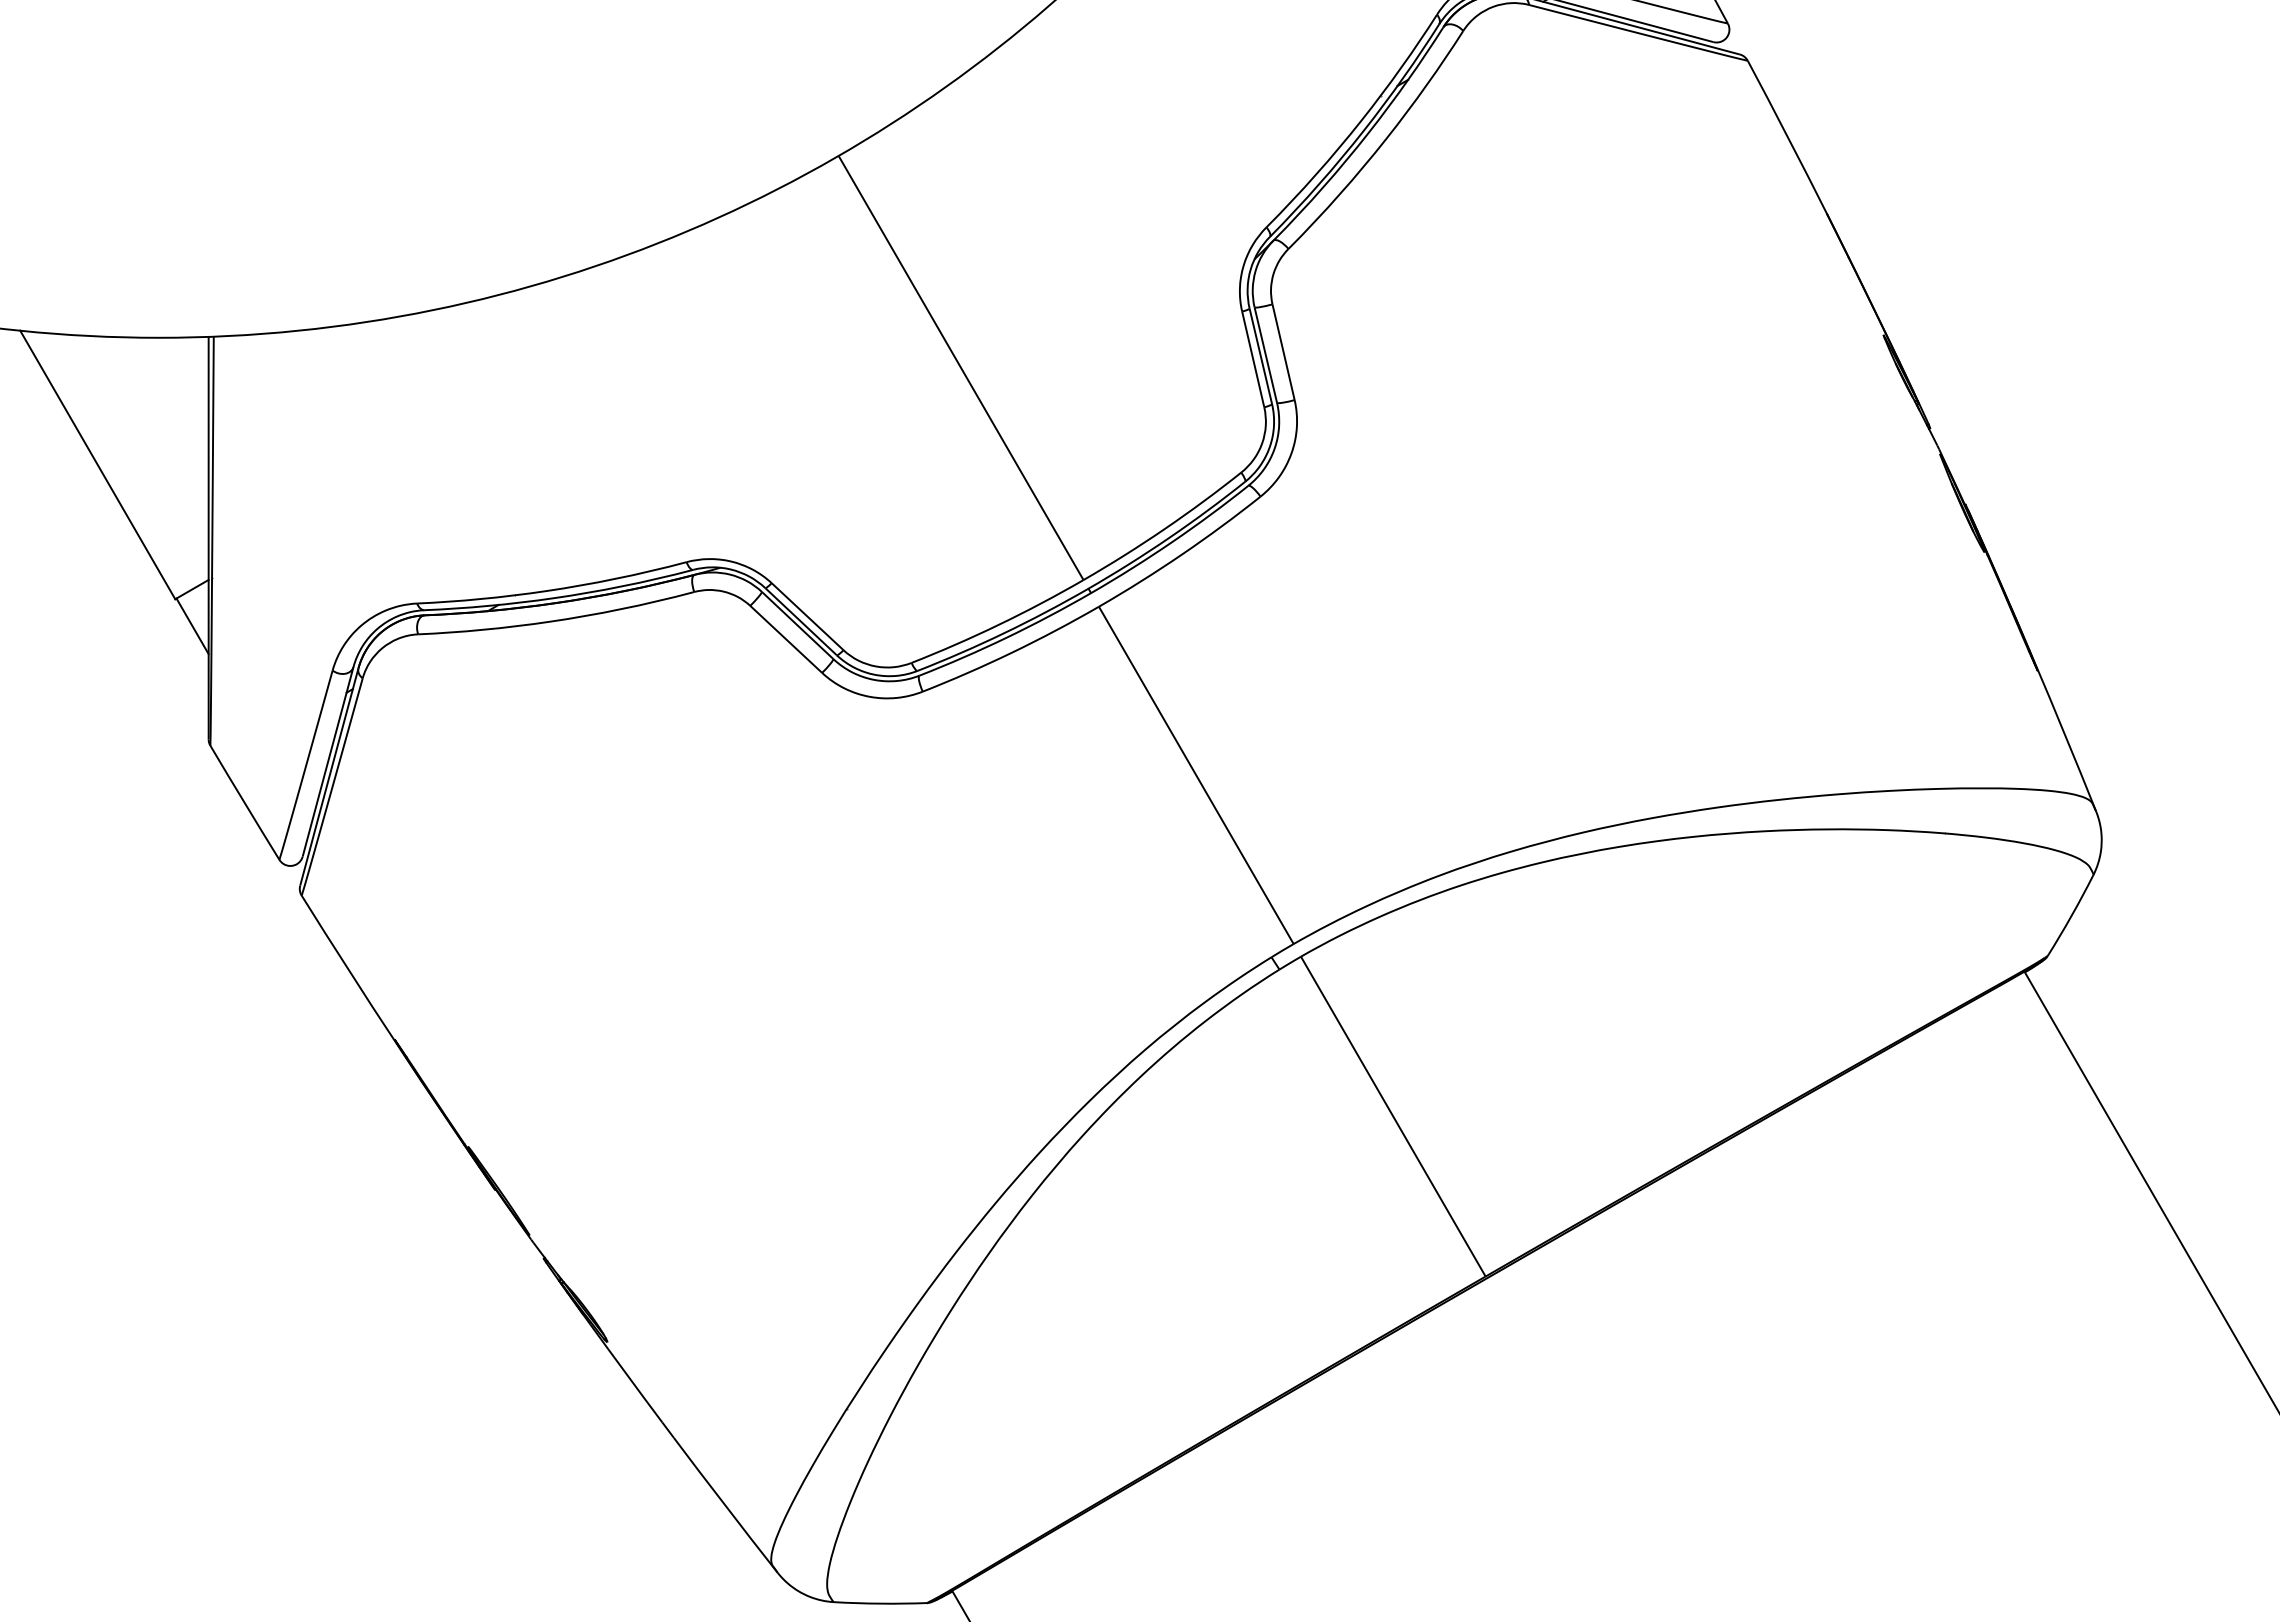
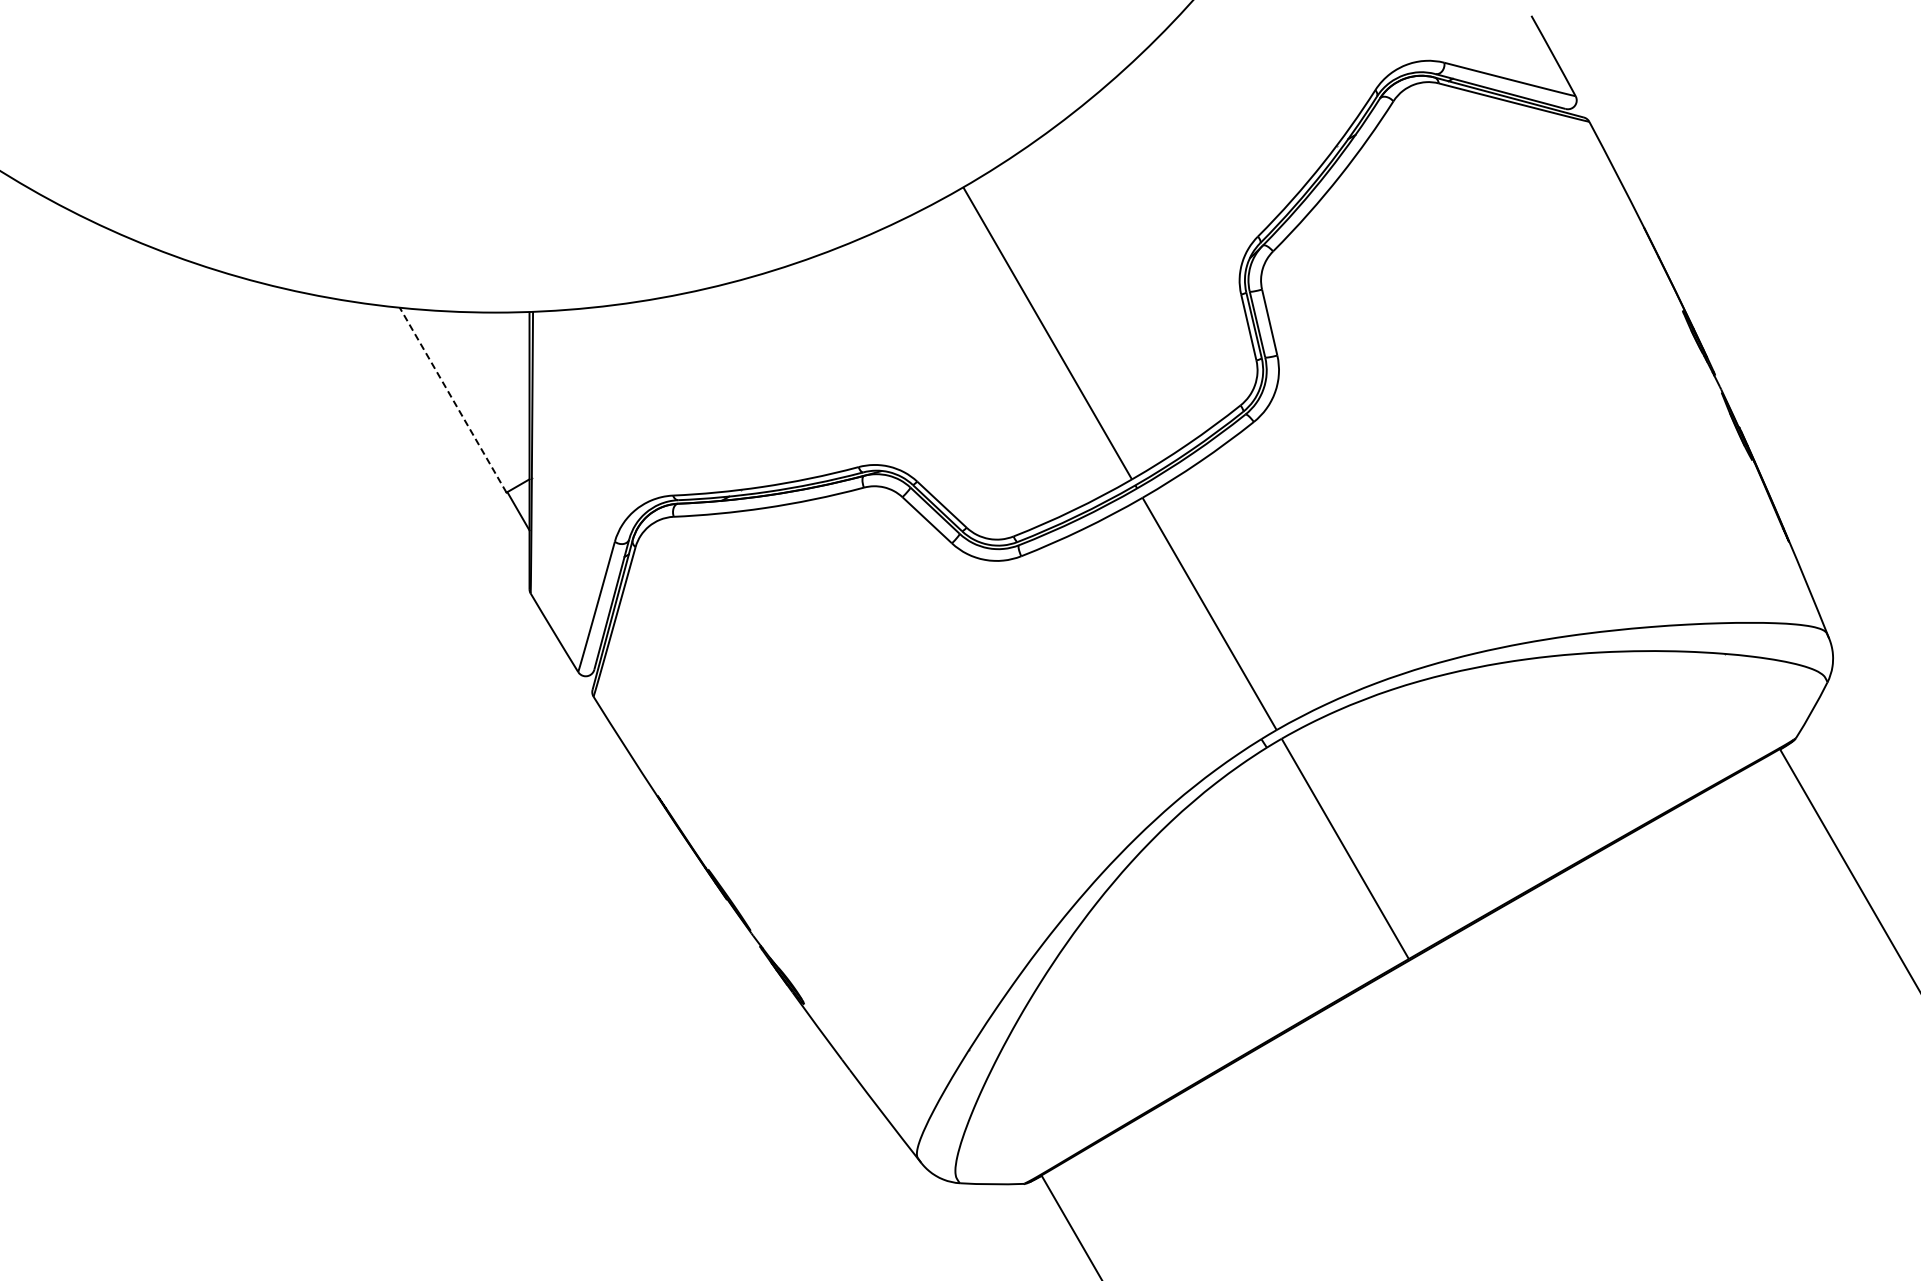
line: (98, 465) -> (453, 400), solid -> dashed

